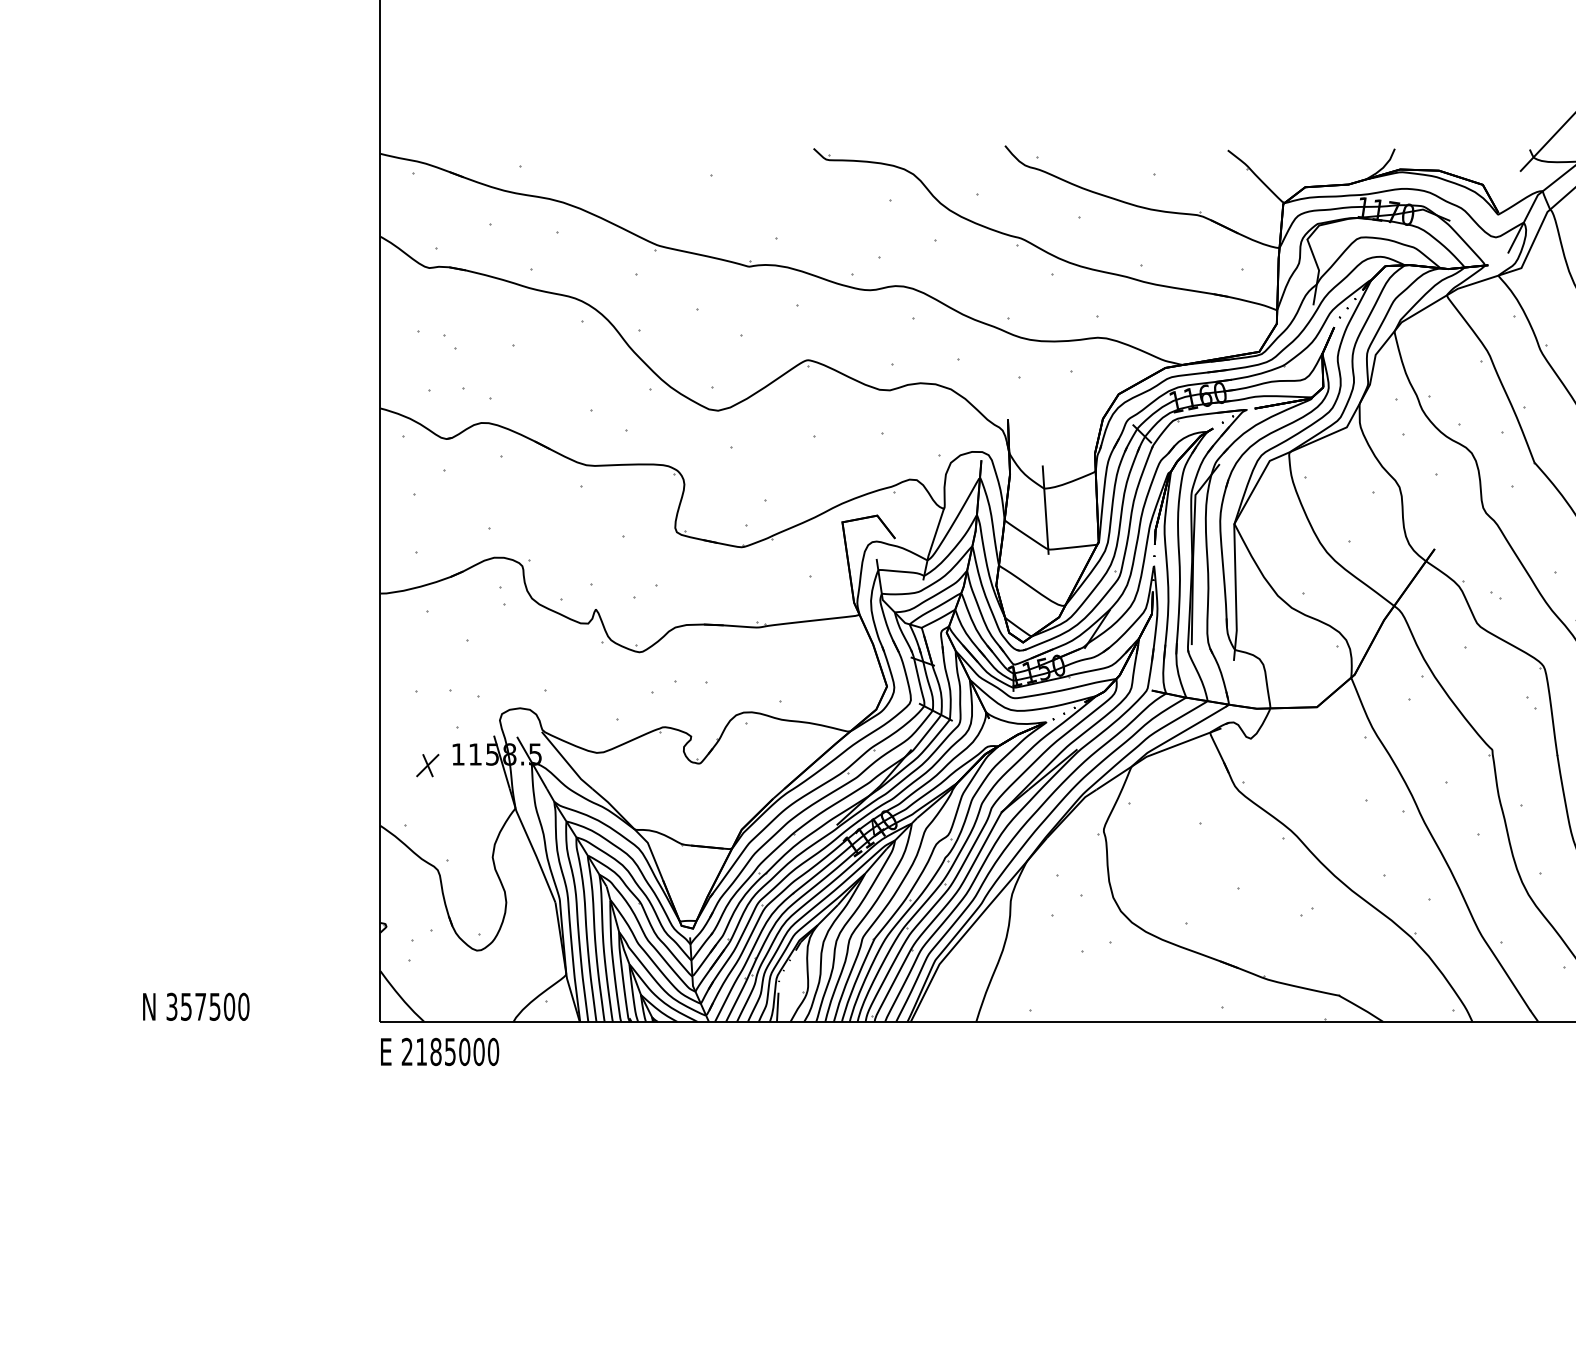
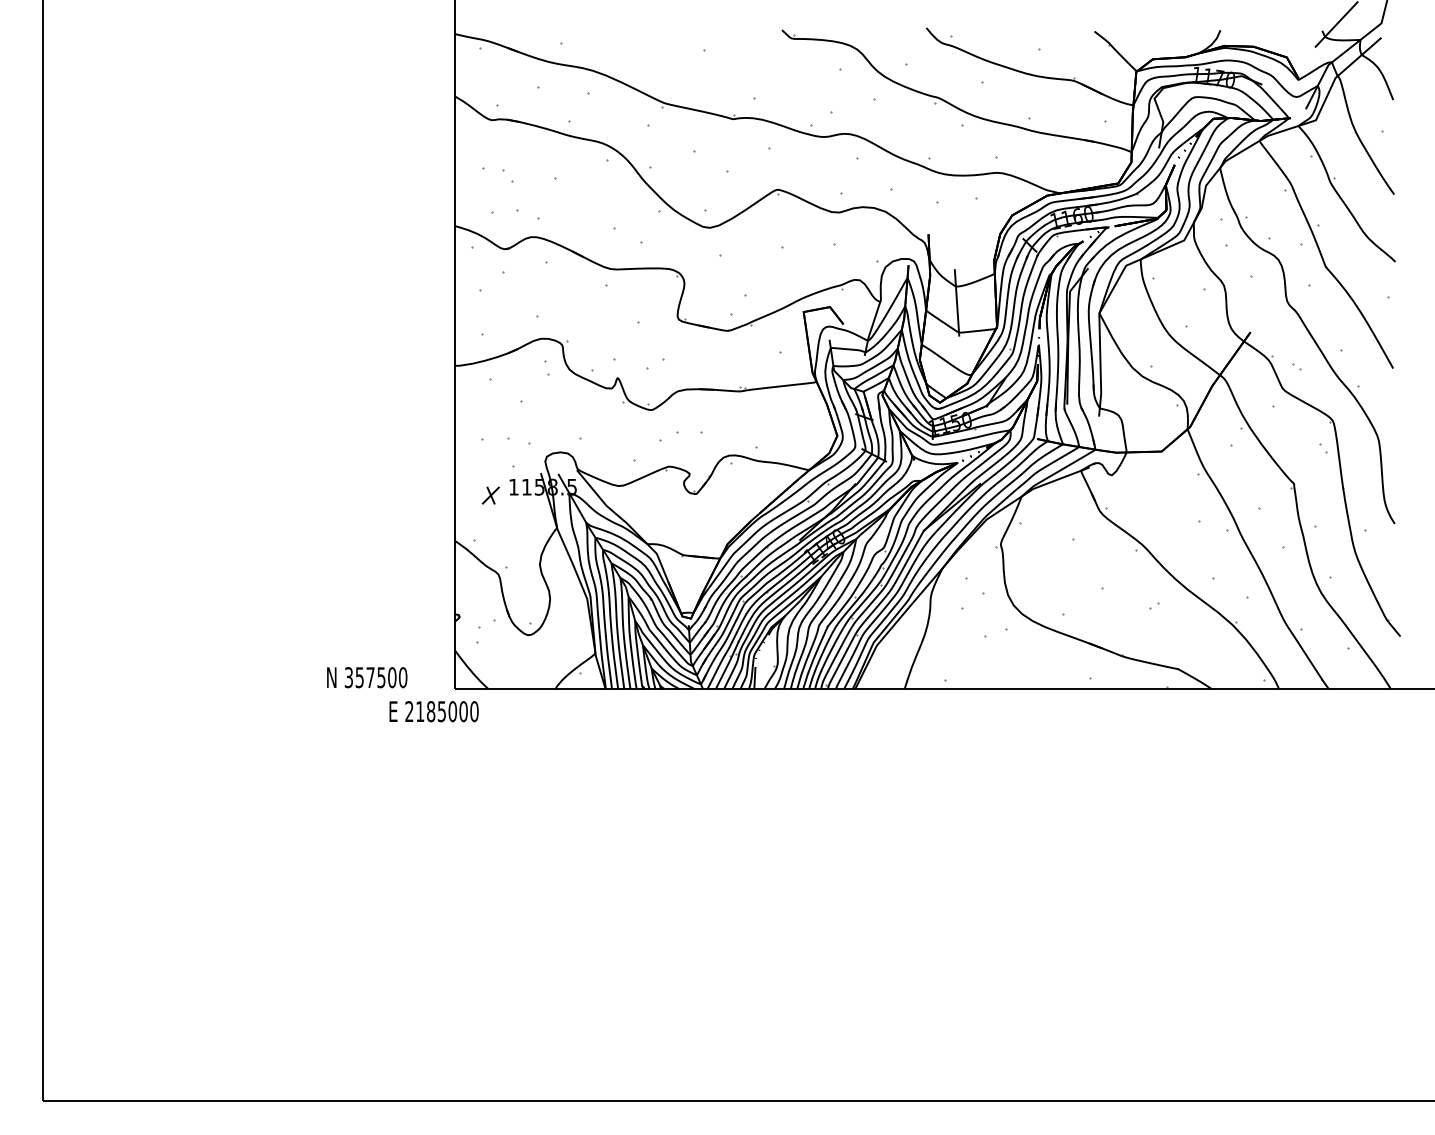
text: (196, 1006) -> (367, 677), moved
text: (439, 1051) -> (433, 711), moved

